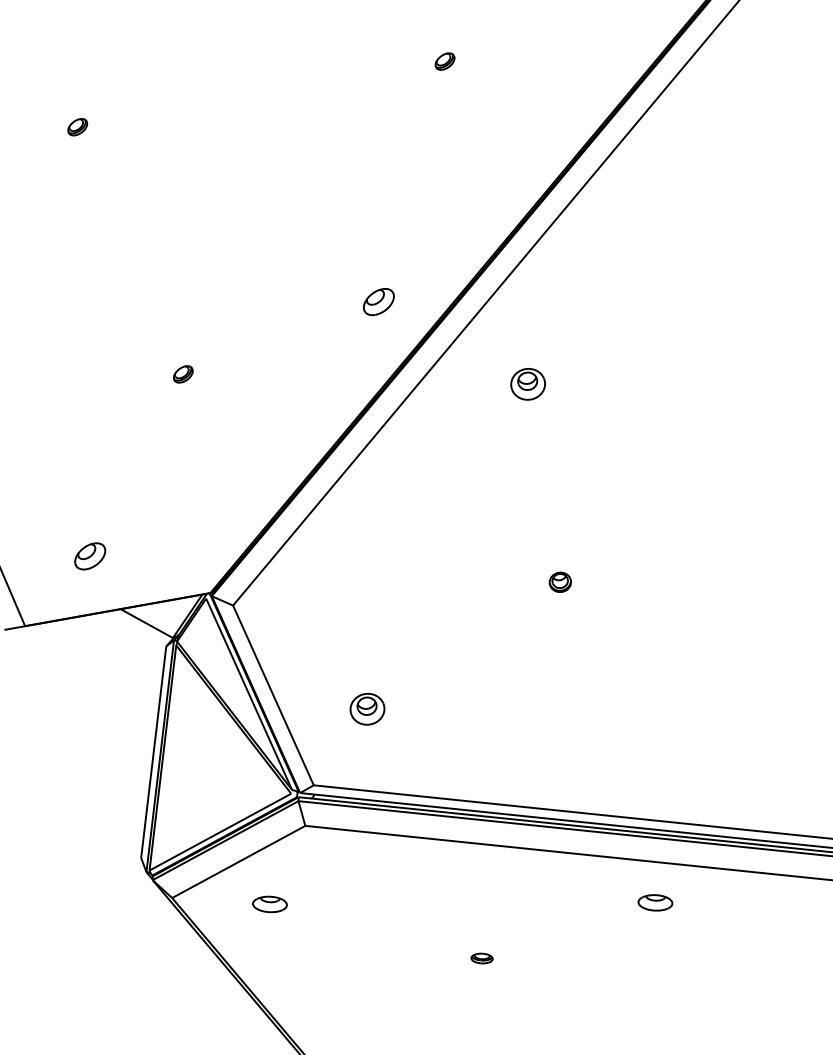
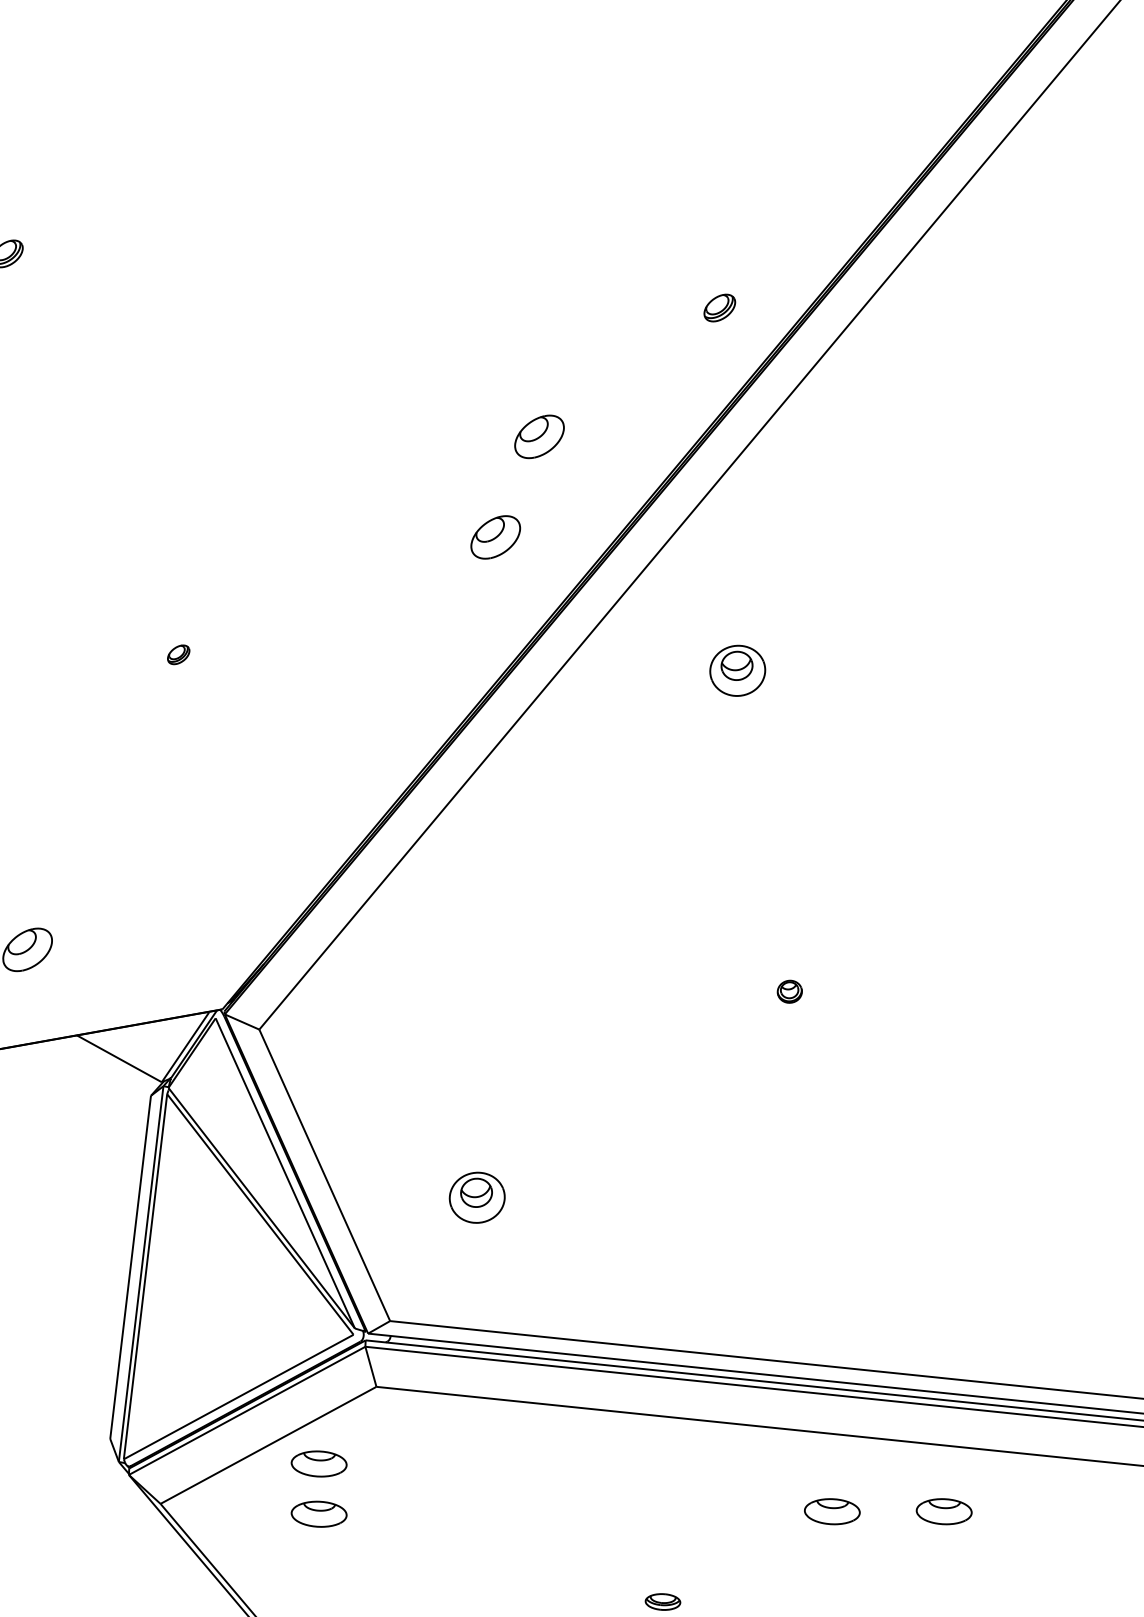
part: (444, 61) -> (718, 307), moved
part: (405, 239) -> (538, 435), added
part: (183, 374) -> (178, 654), size x0.7
part: (559, 581) -> (788, 990), size x0.7
part: (269, 873) -> (318, 1464), added
part: (586, 902) -> (832, 1511), added

